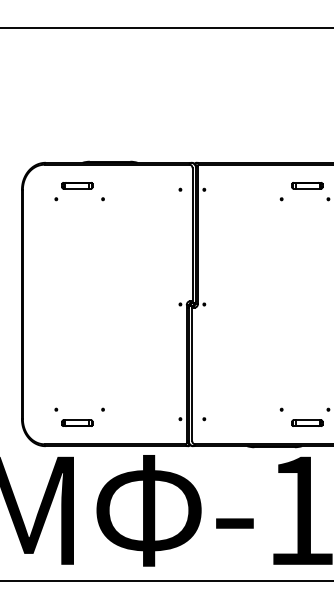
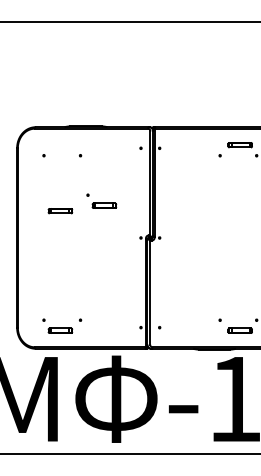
part: (77, 186) -> (60, 211), moved
part: (129, 256) -> (101, 200), added

